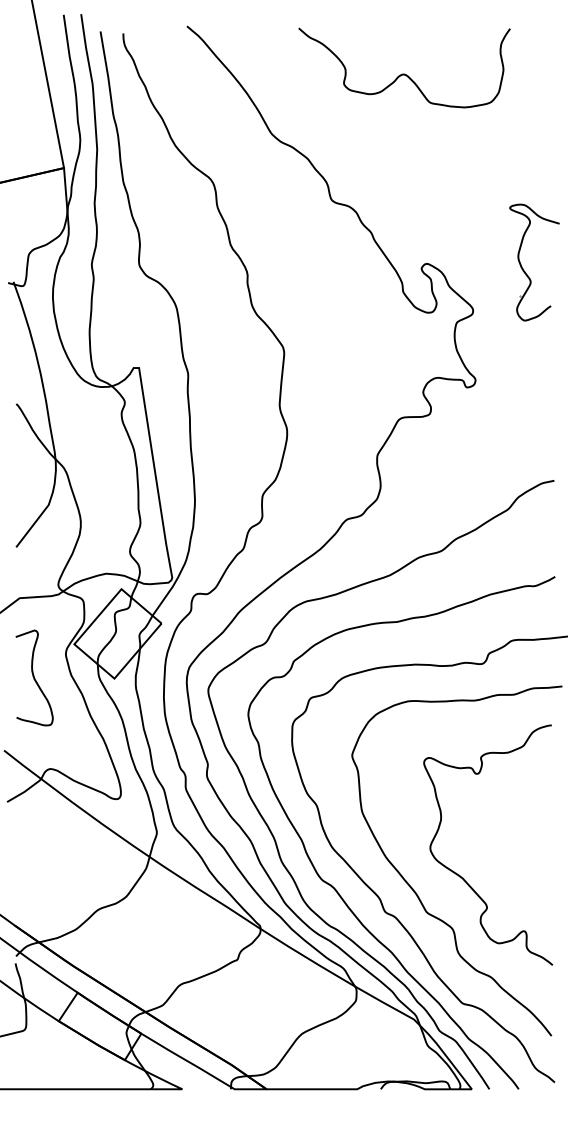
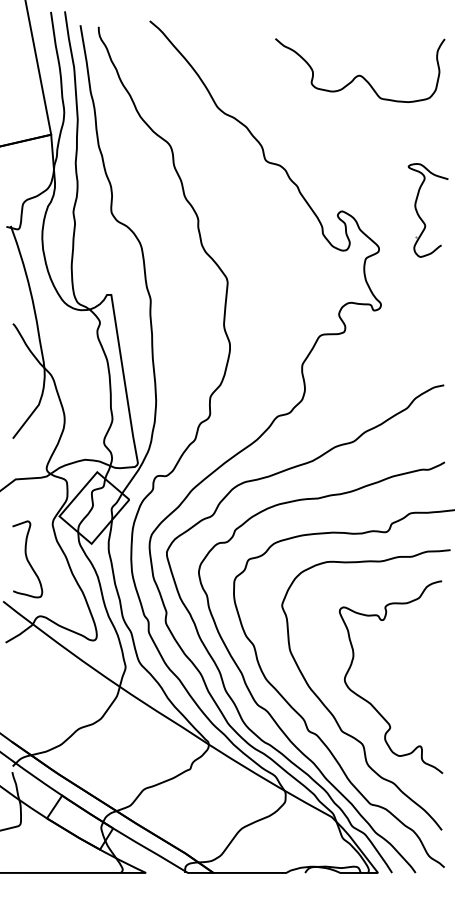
curve: (404, 73) -> (360, 74), moved
curve: (34, 677) -> (27, 558), moved

